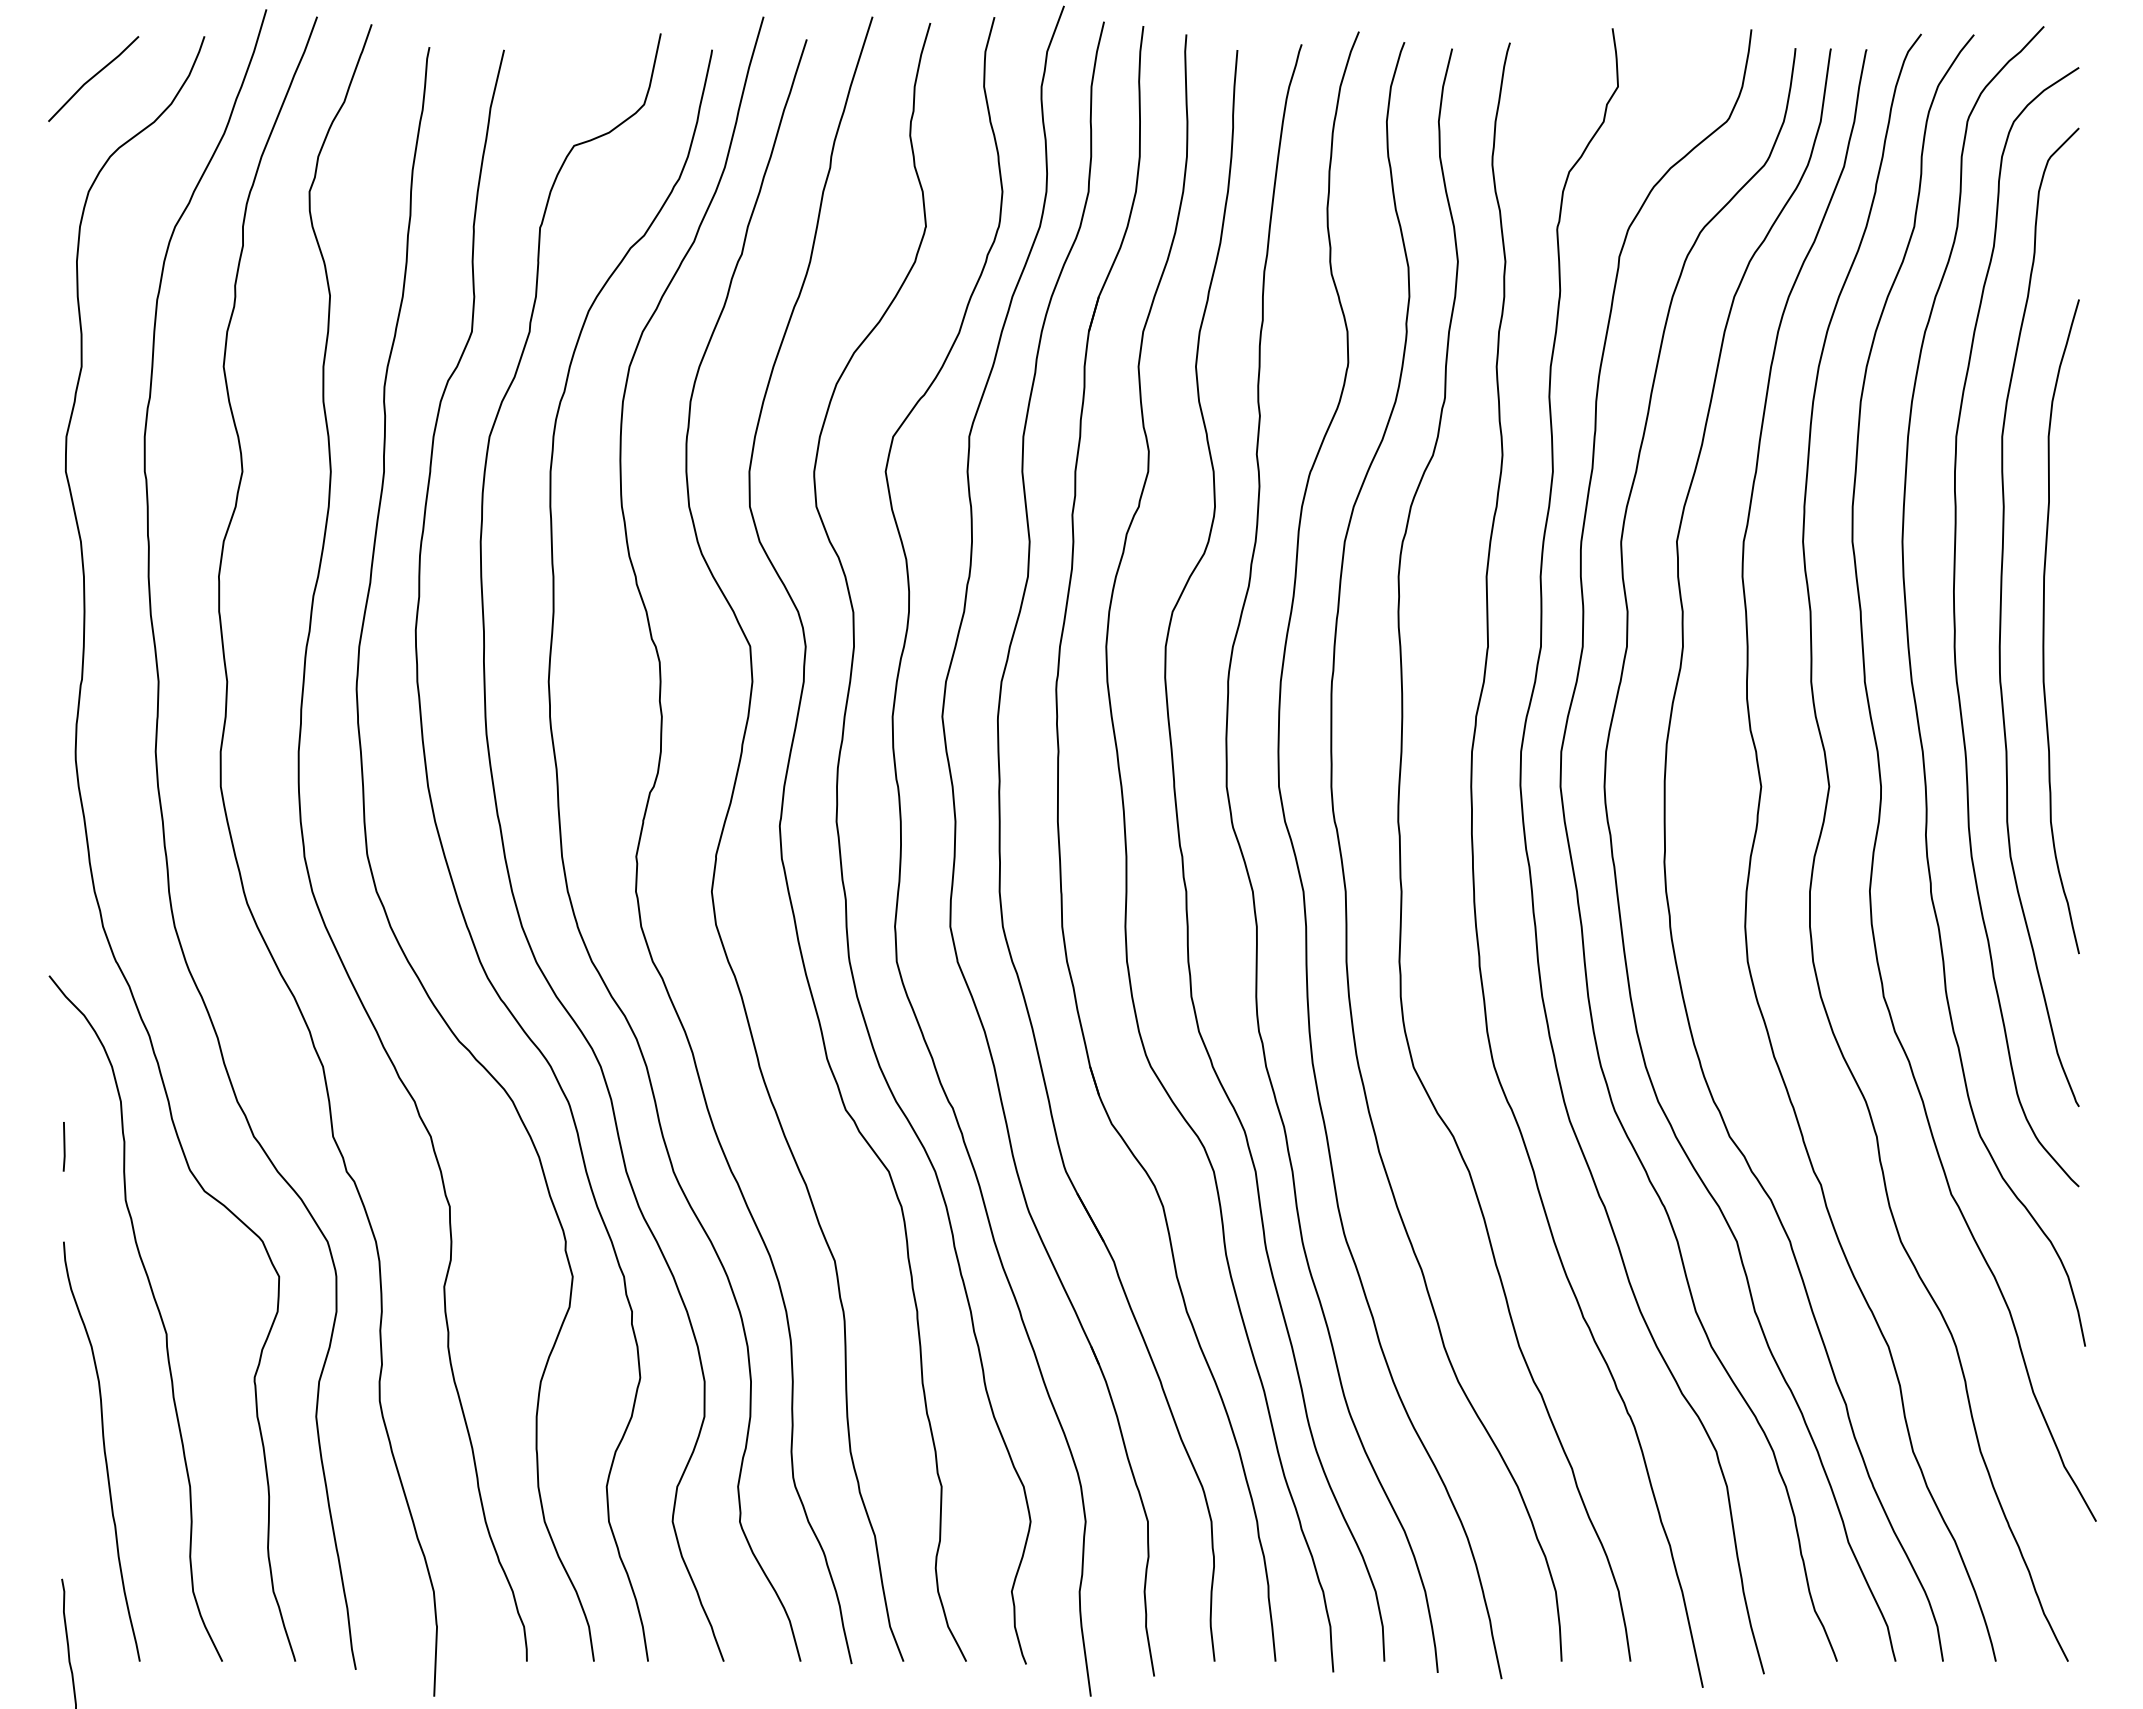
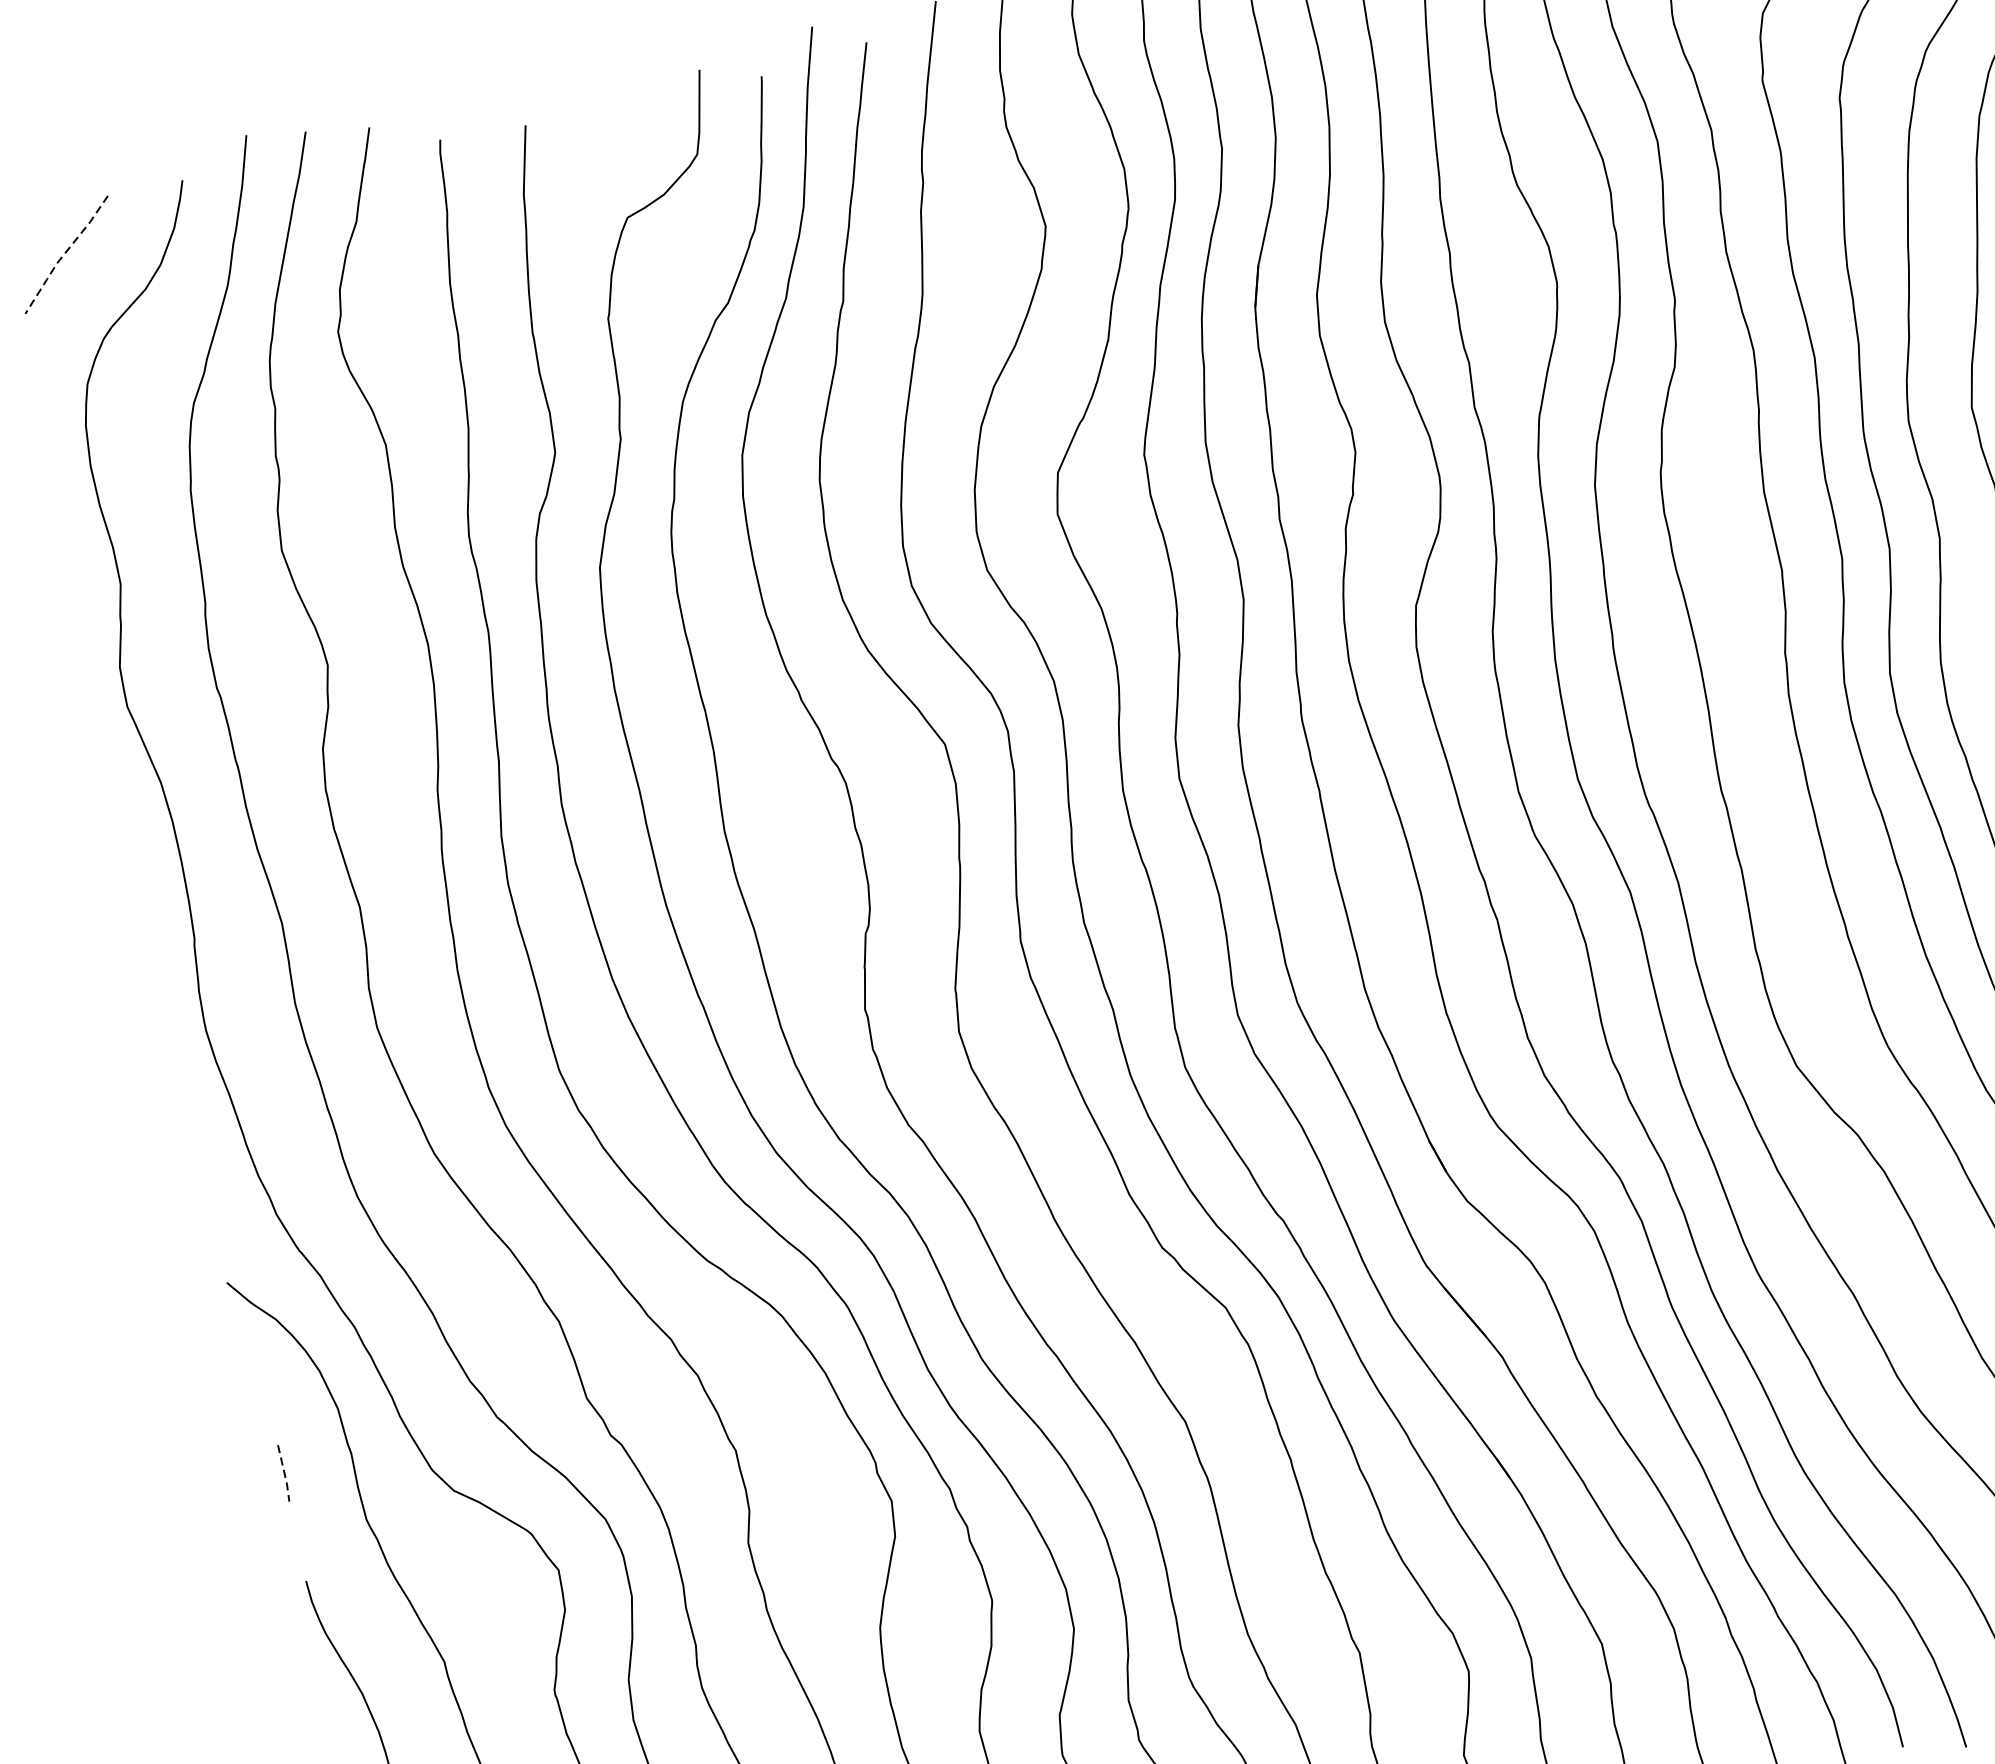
line: (92, 77) -> (65, 253), solid -> dashed
line: (64, 1147) -> (284, 1473), solid -> dashed

